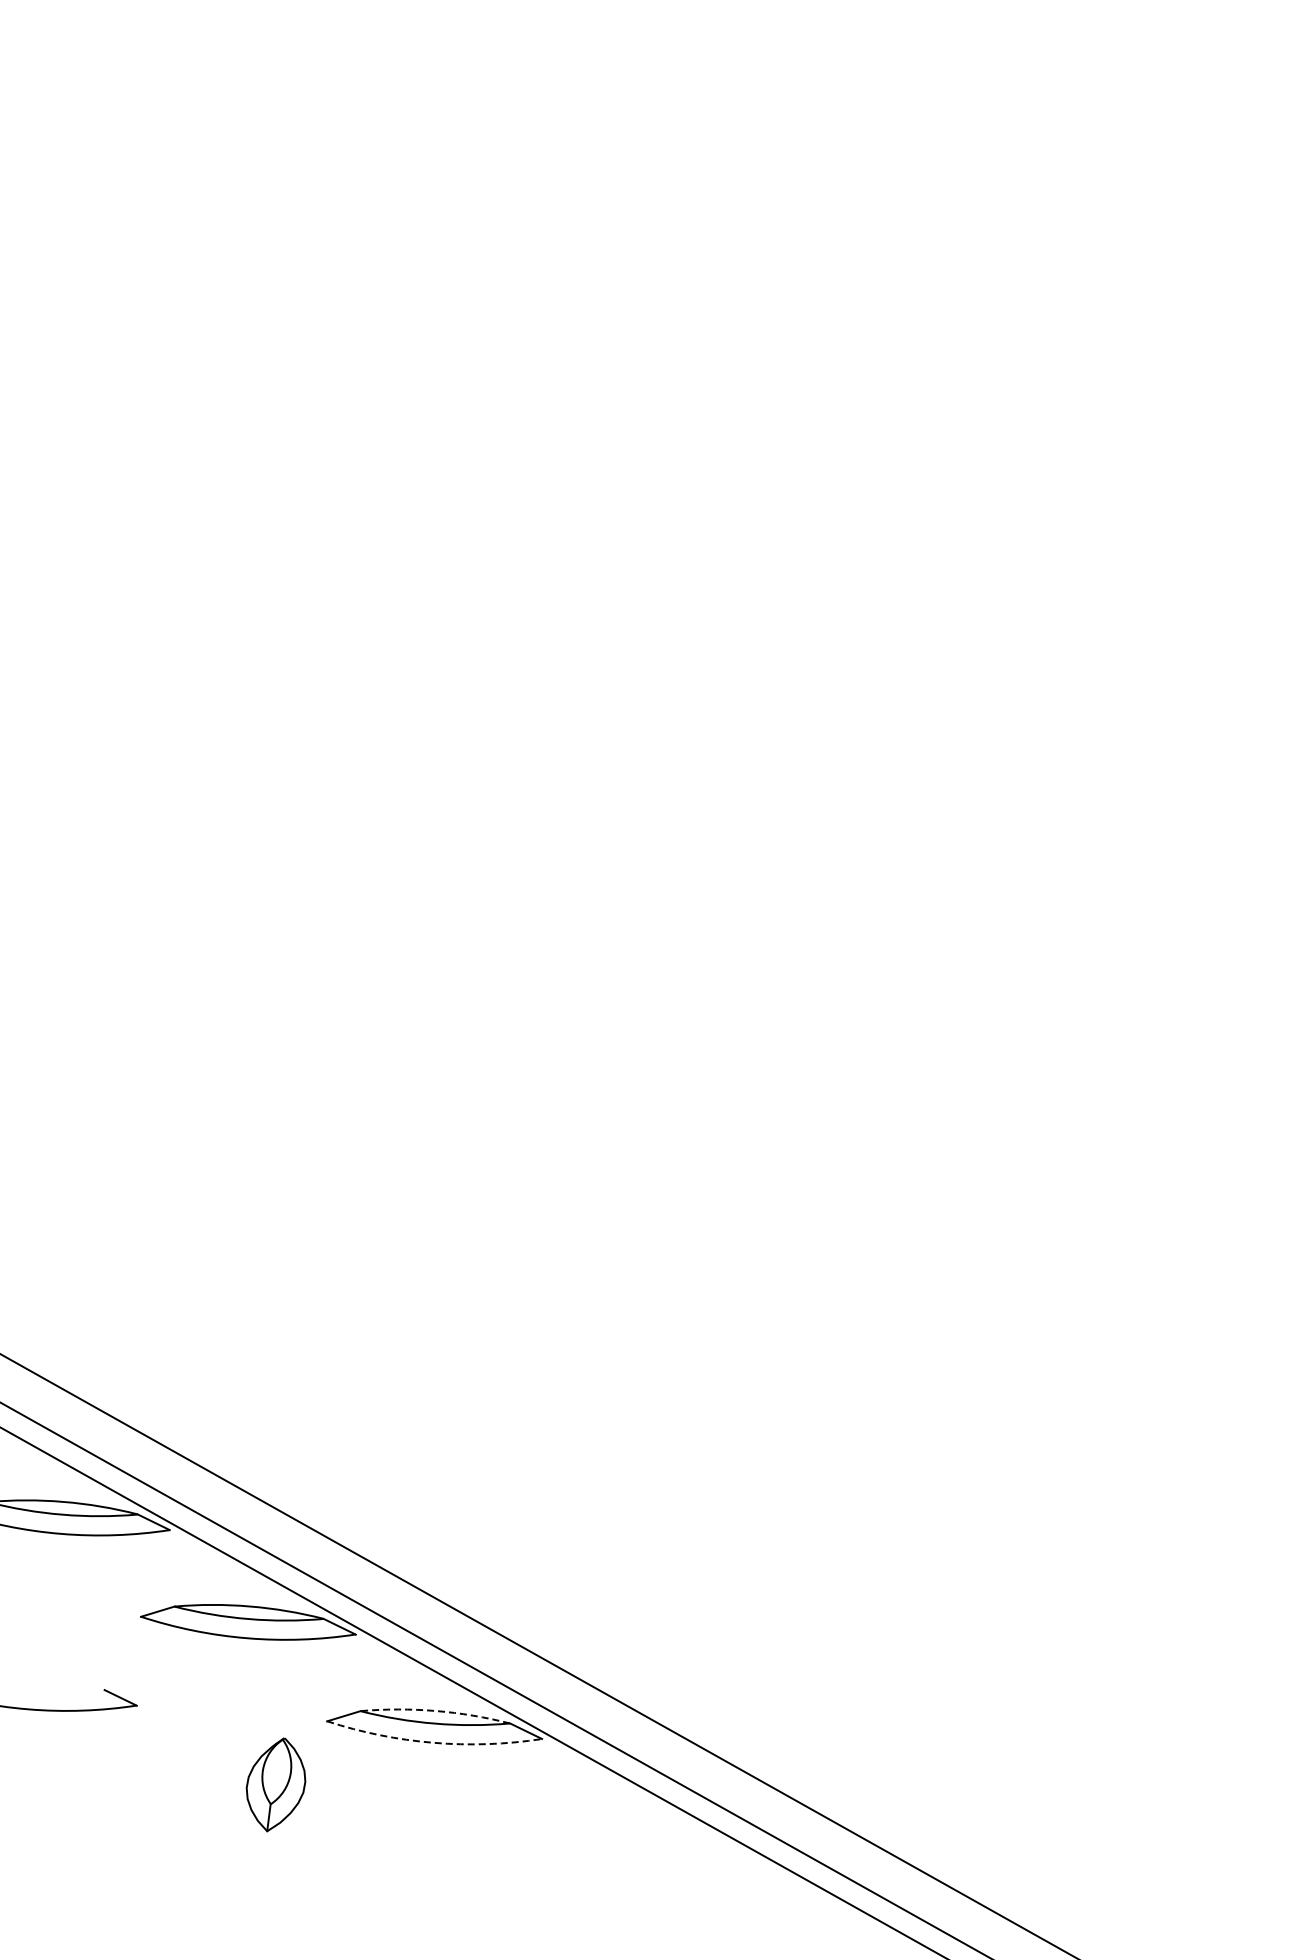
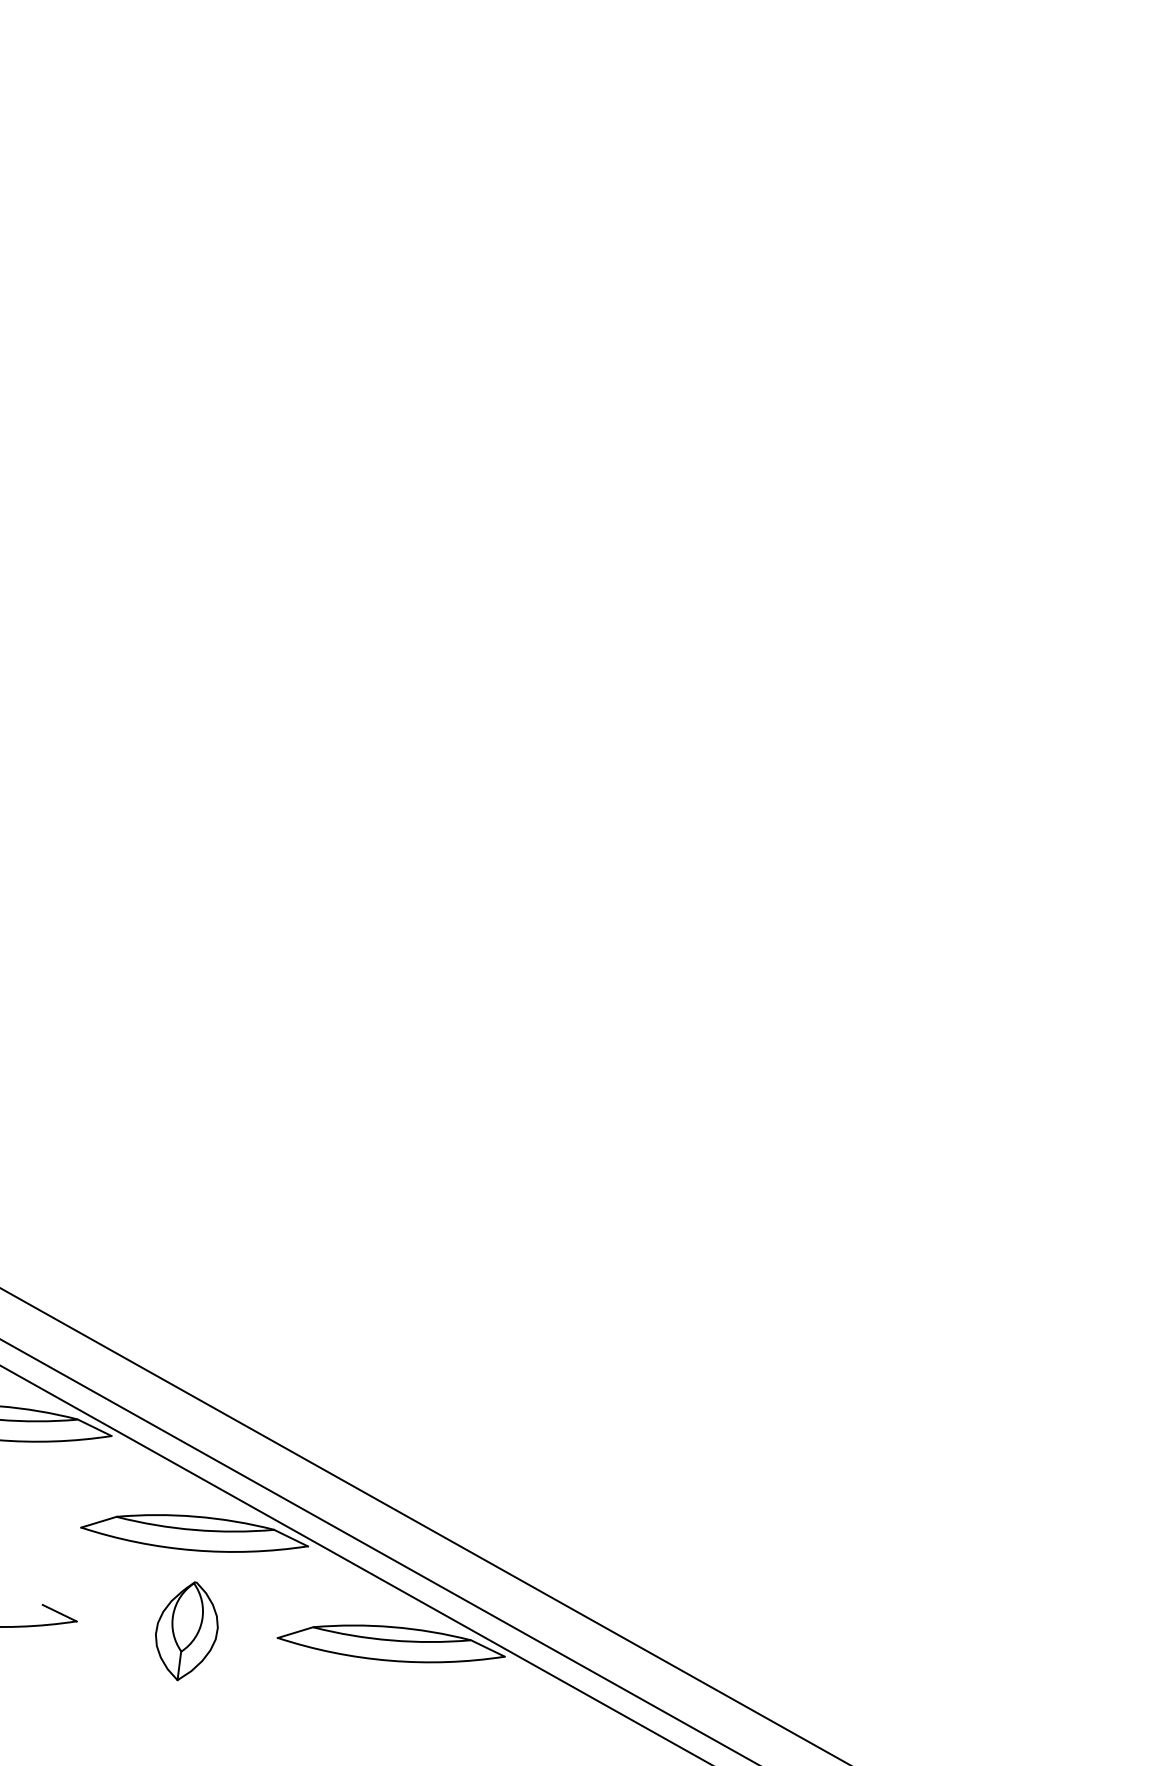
arc: (435, 1711) -> (392, 1627), dashed -> solid
arc: (433, 1742) -> (390, 1660), dashed -> solid
part: (275, 1784) -> (186, 1630), moved

